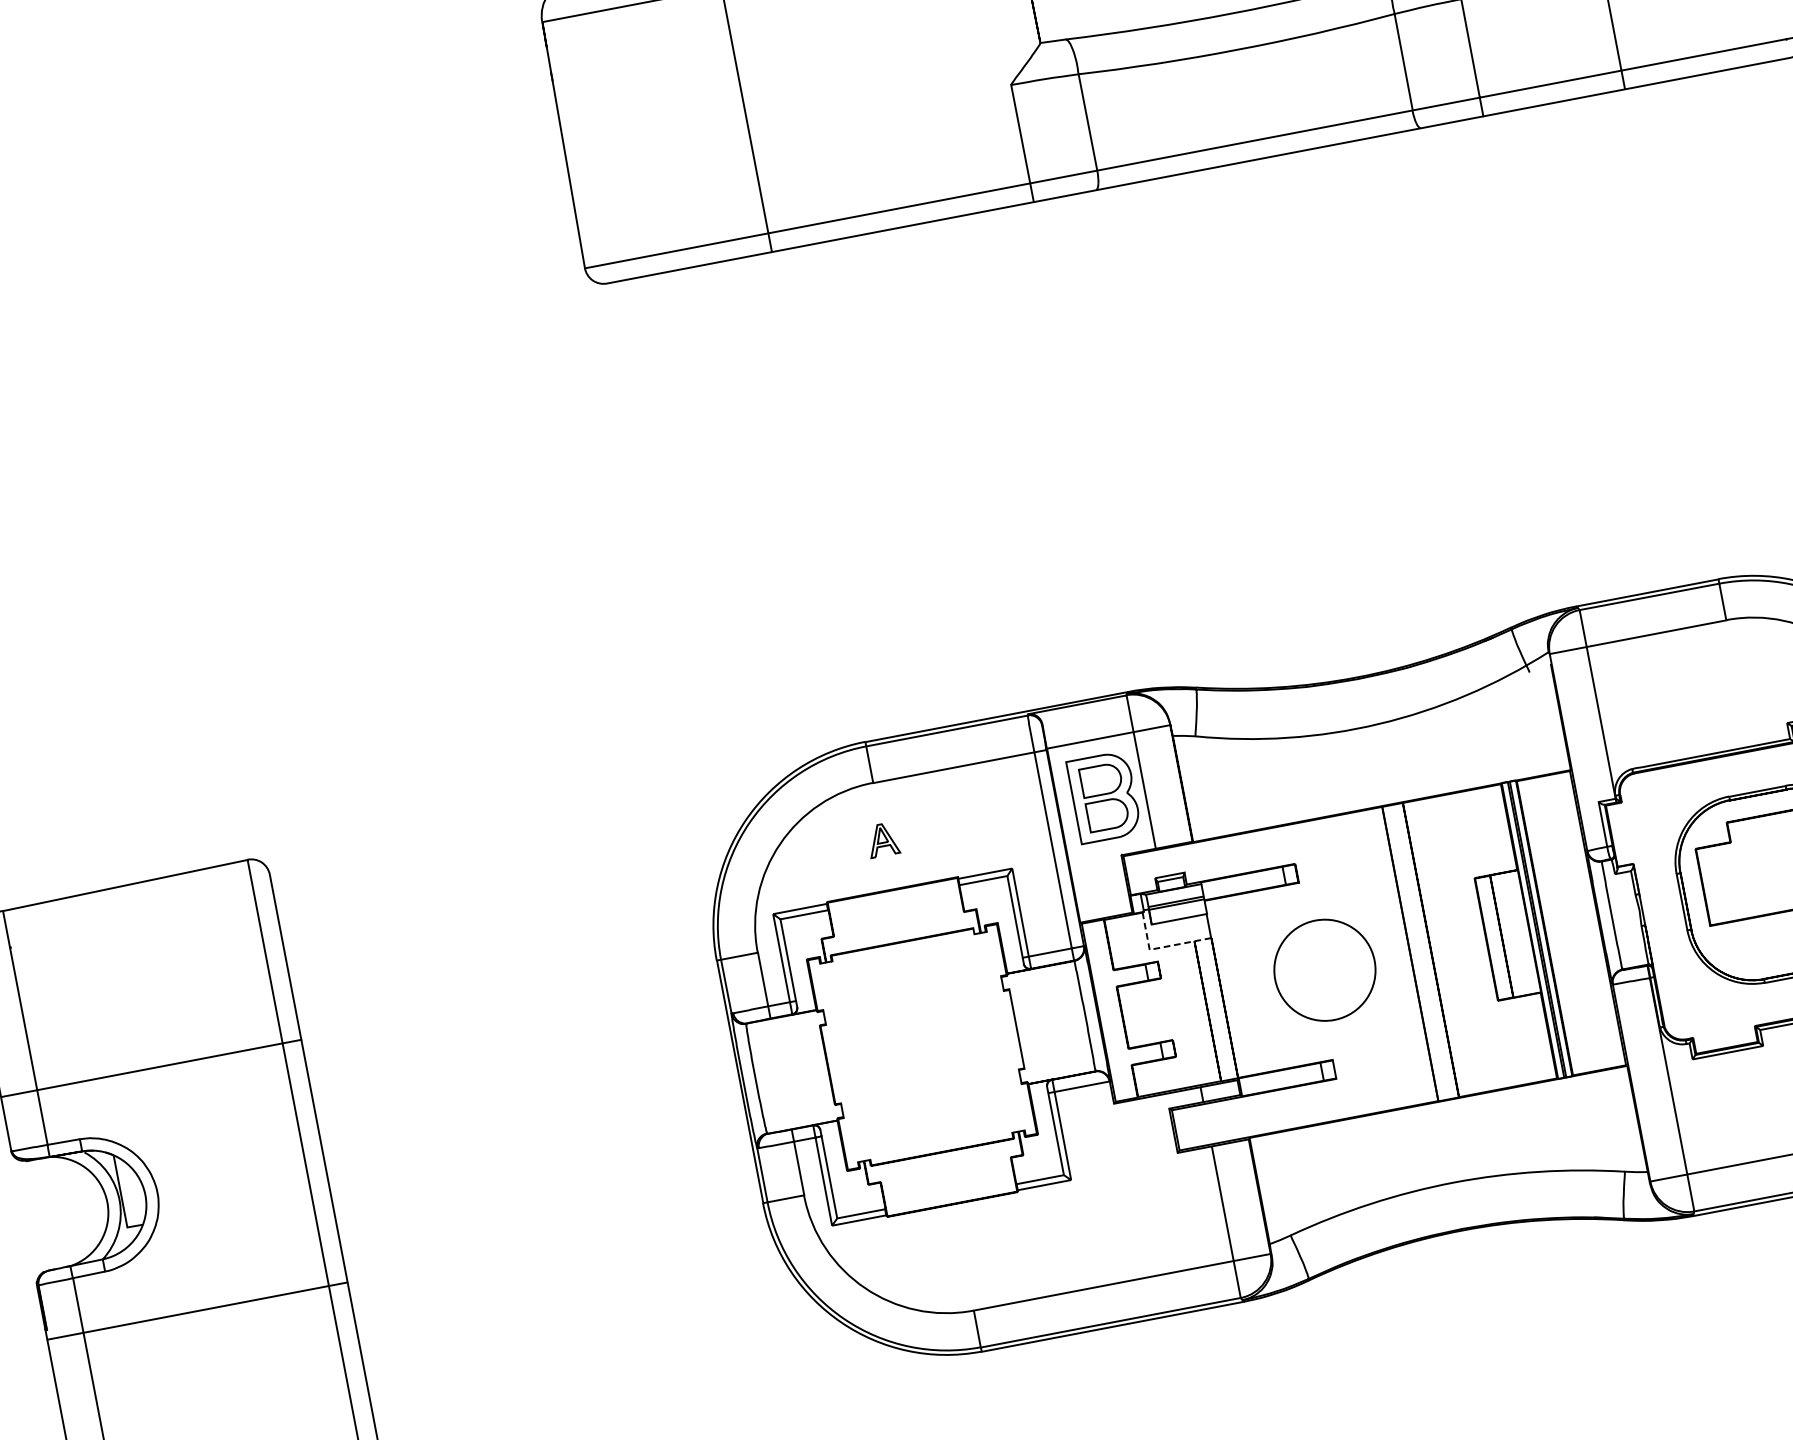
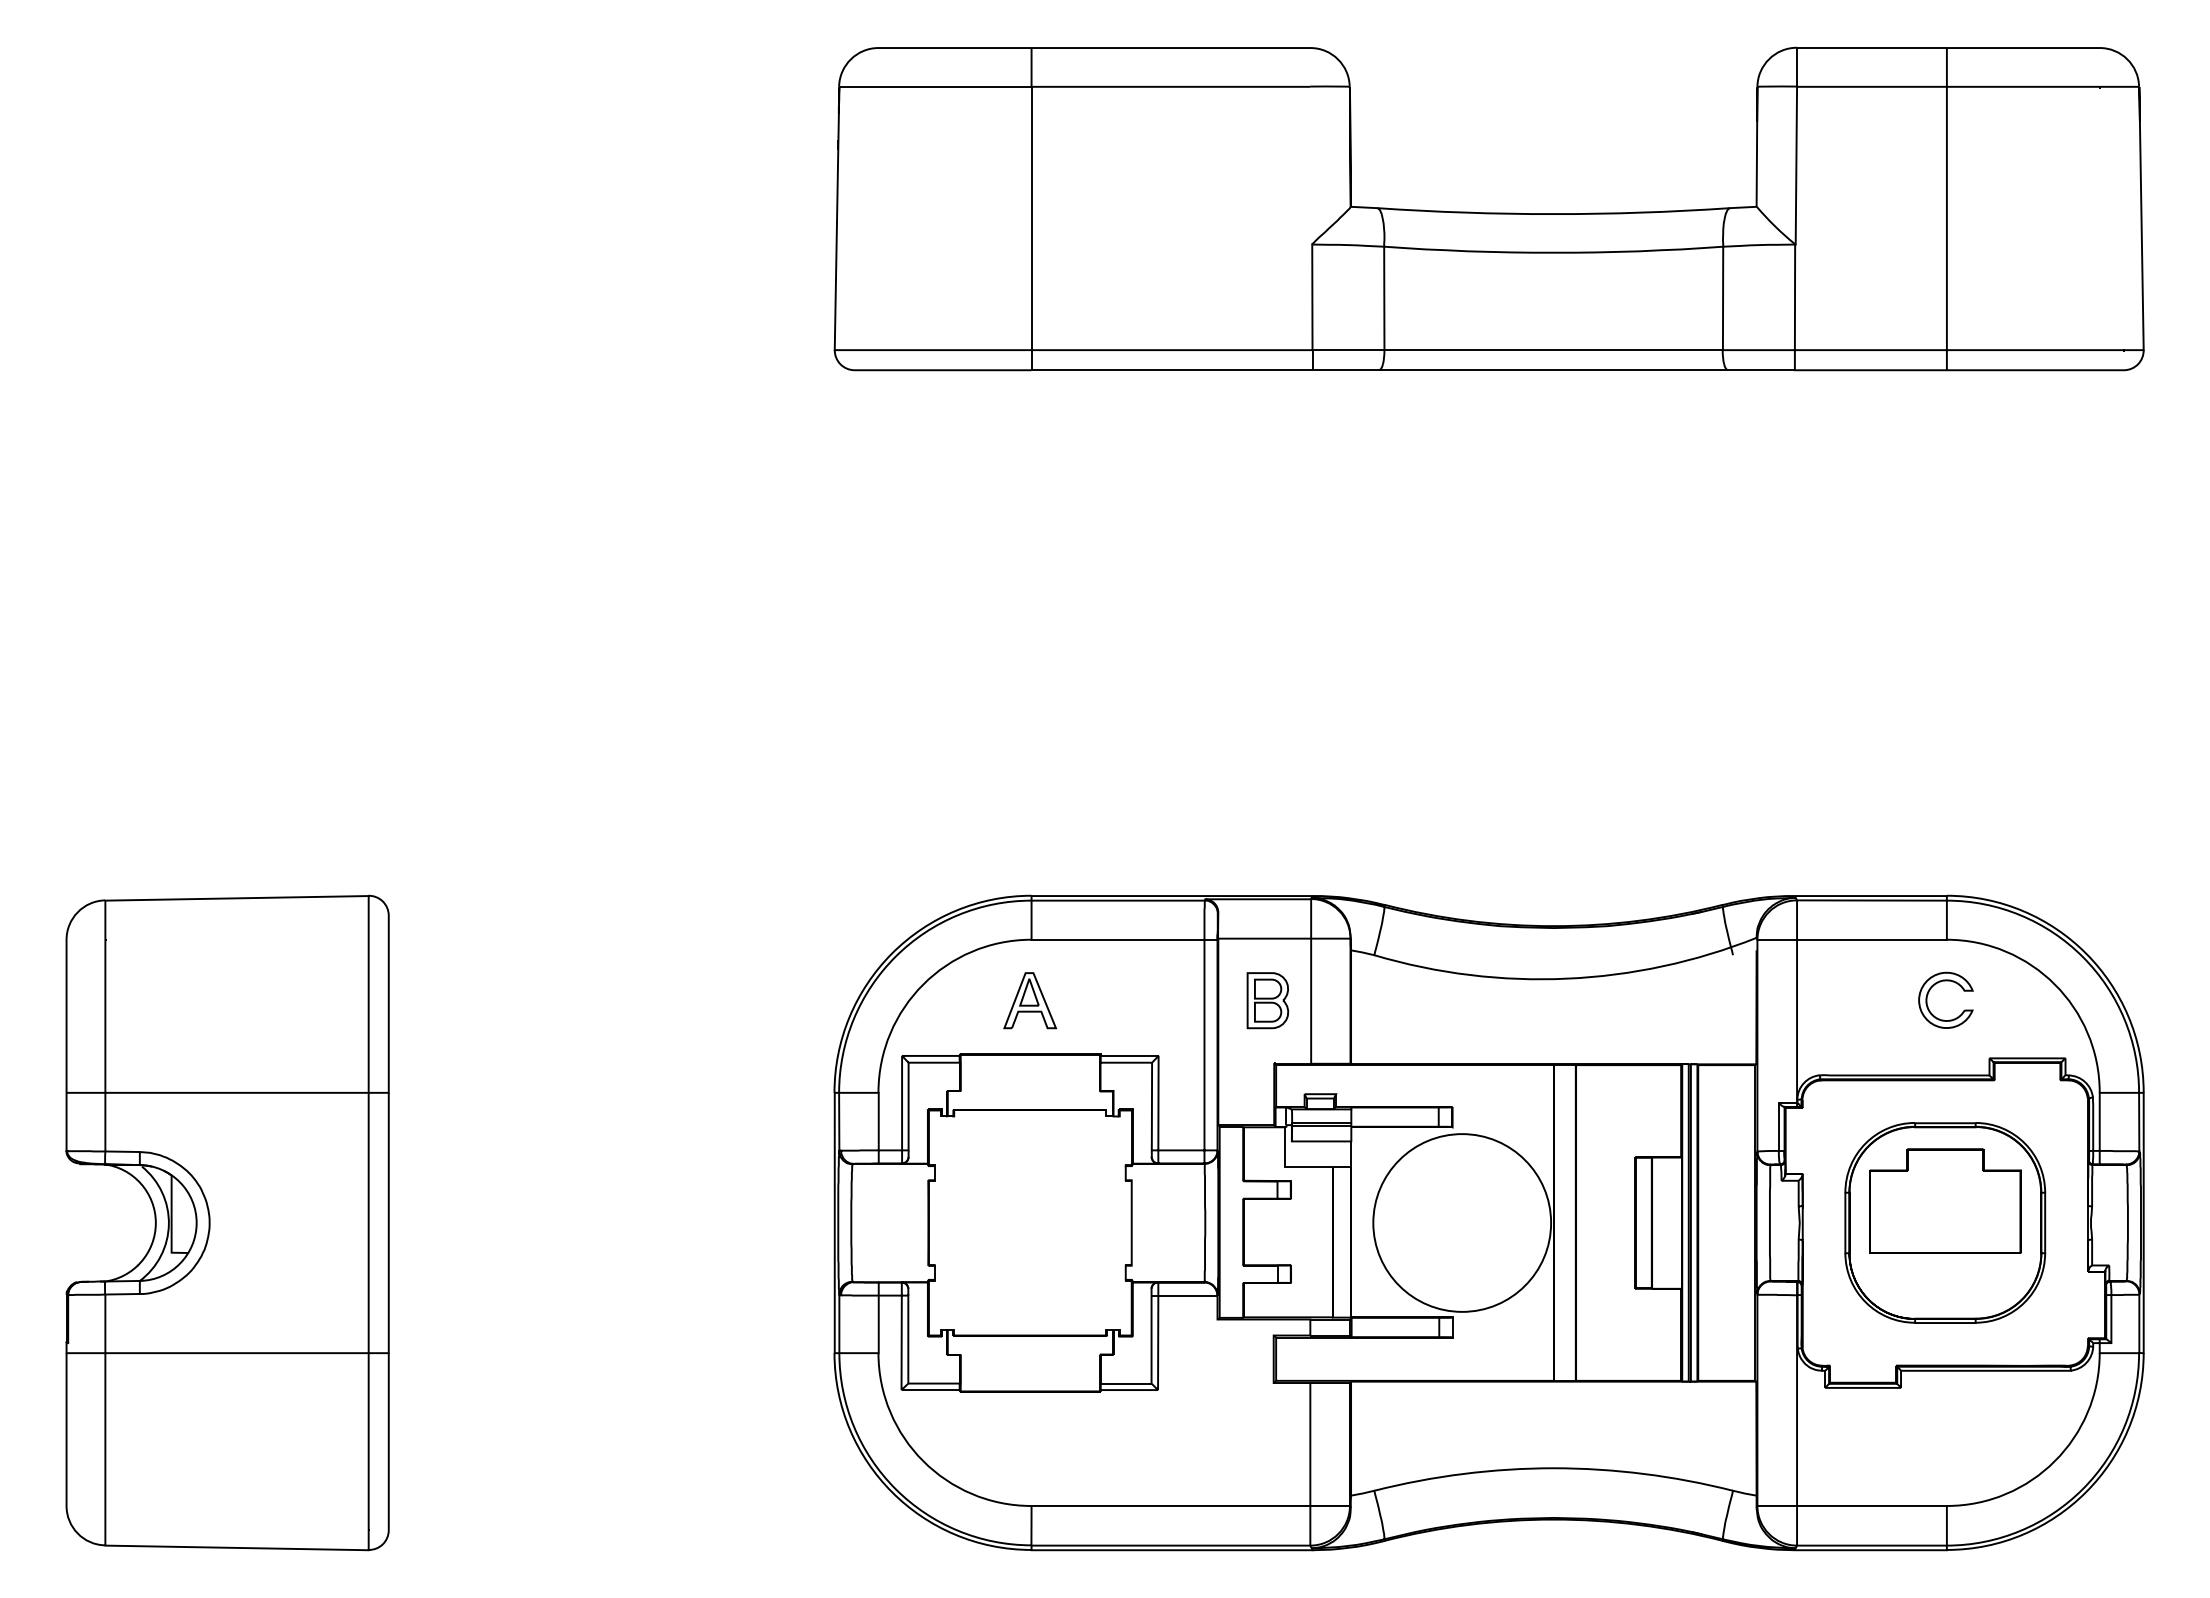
part: (1726, 662) -> (1938, 983), added
part: (1103, 797) -> (1267, 1000), size x0.62
part: (883, 839) -> (1030, 1000), size x1.67
line: (1162, 947) -> (1298, 1167), dashed -> solid
circle: (1325, 969) -> (1462, 1222), size x1.67

